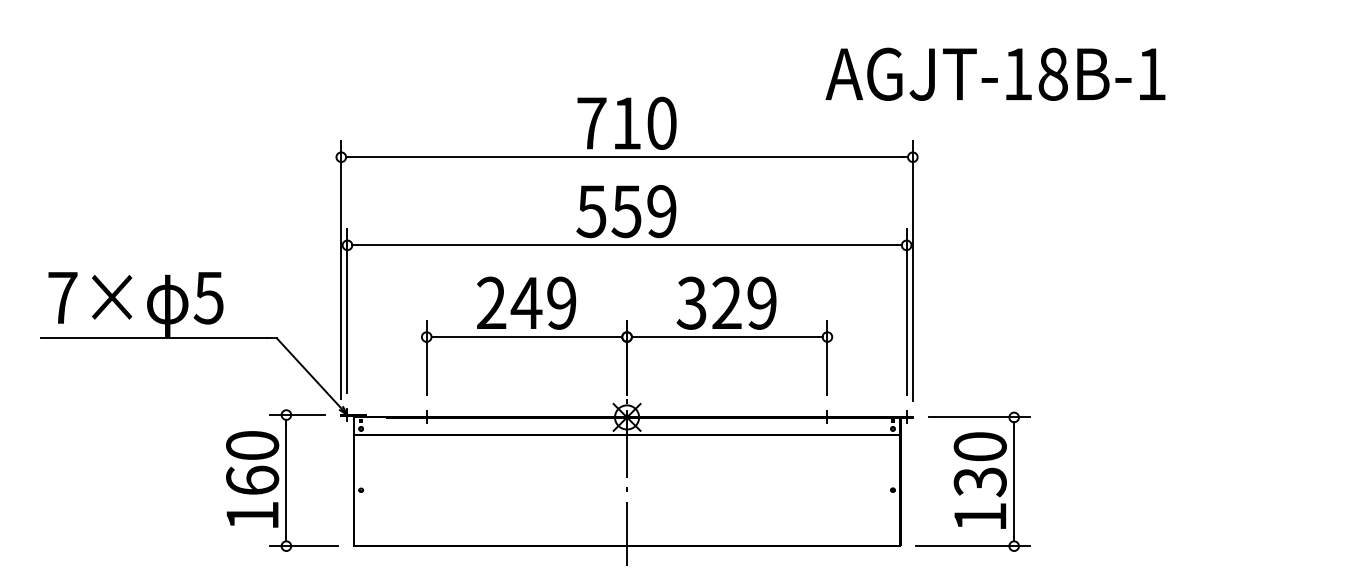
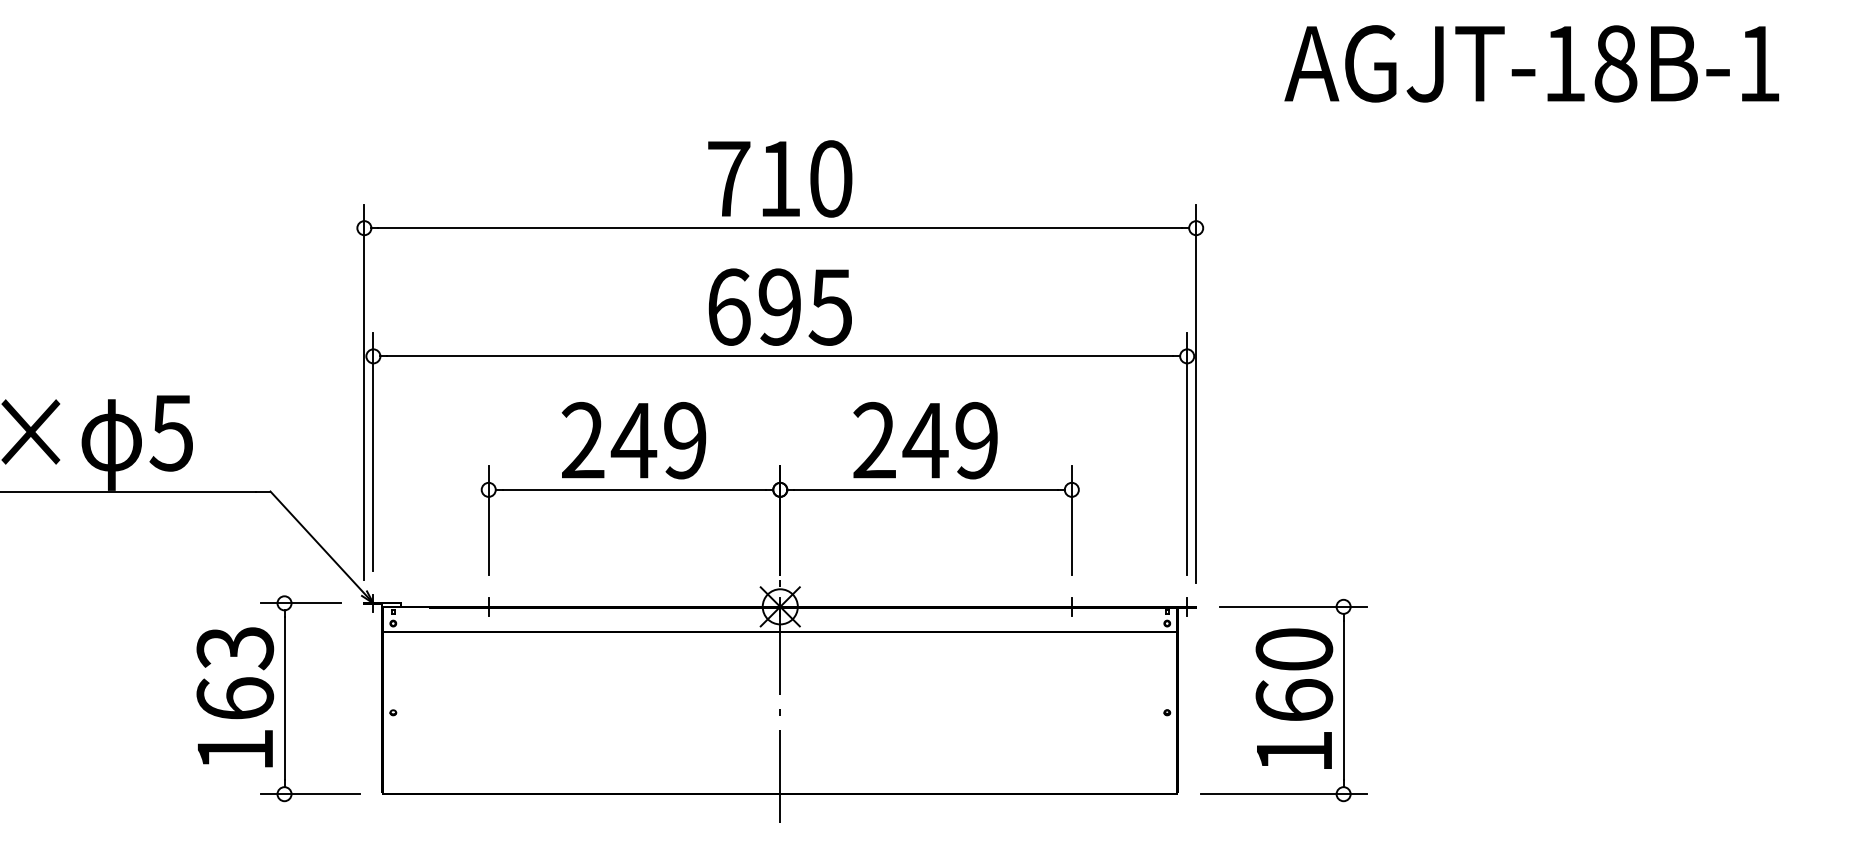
text: (995, 73) -> (1531, 62), moved
text: (626, 211) -> (779, 307), 559 -> 695
text: (709, 302) -> (900, 439), 329 -> 249
text: (252, 445) -> (235, 647), 160 -> 163
text: (979, 482) -> (1293, 701), 130 -> 160

